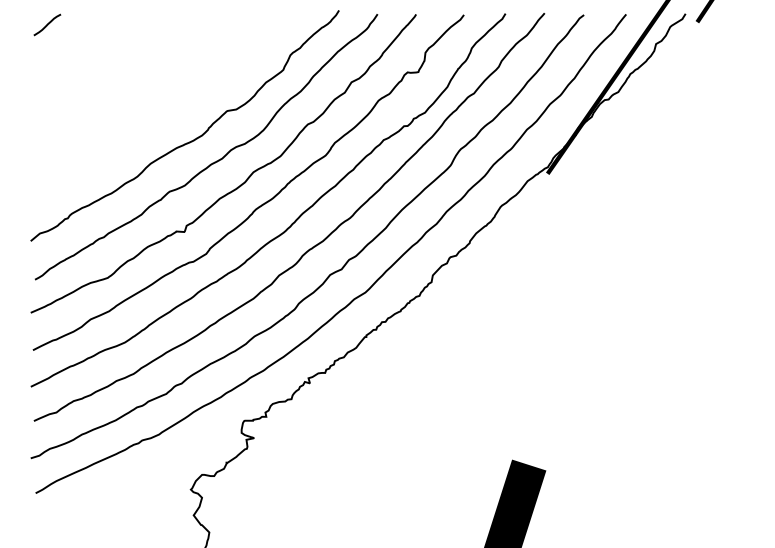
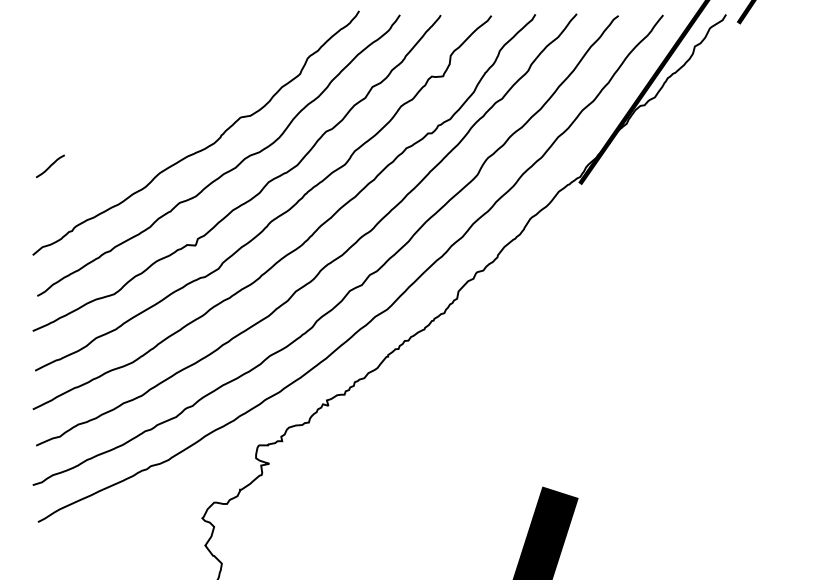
line: (47, 25) -> (50, 166), moved

